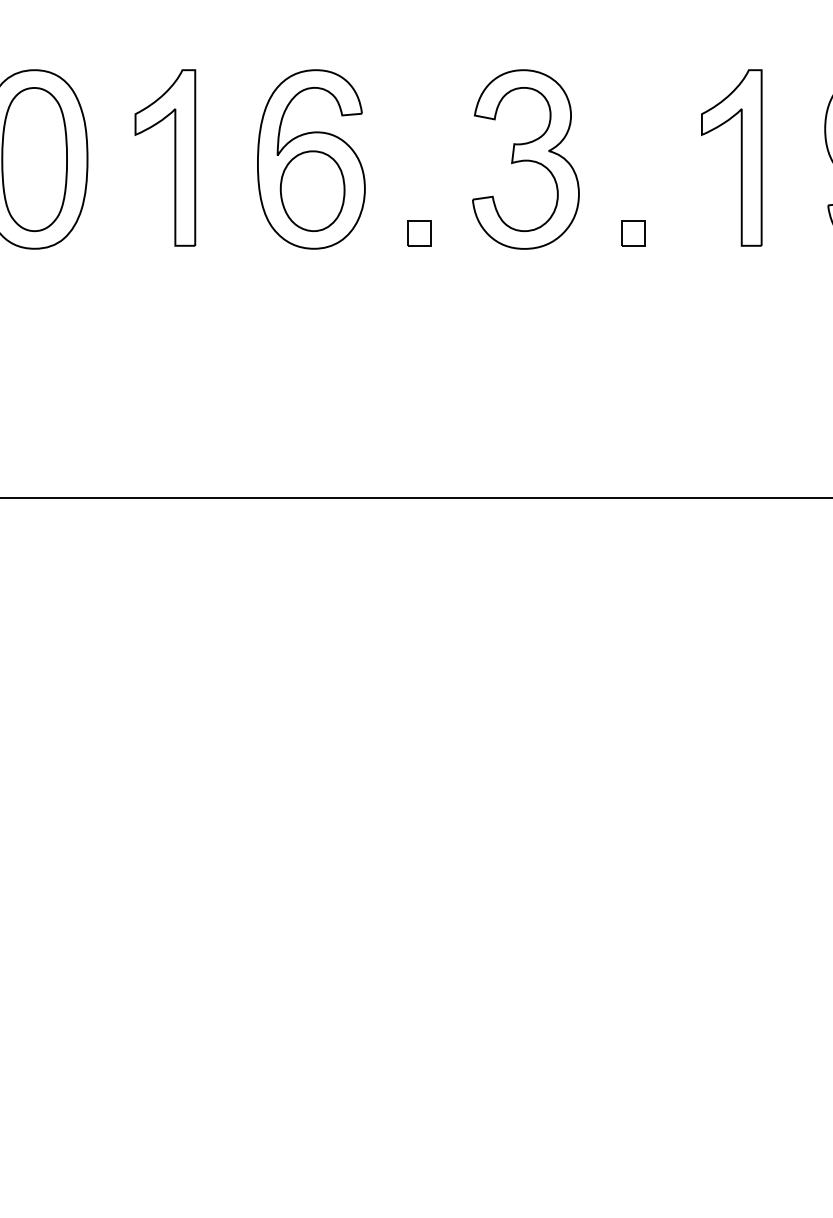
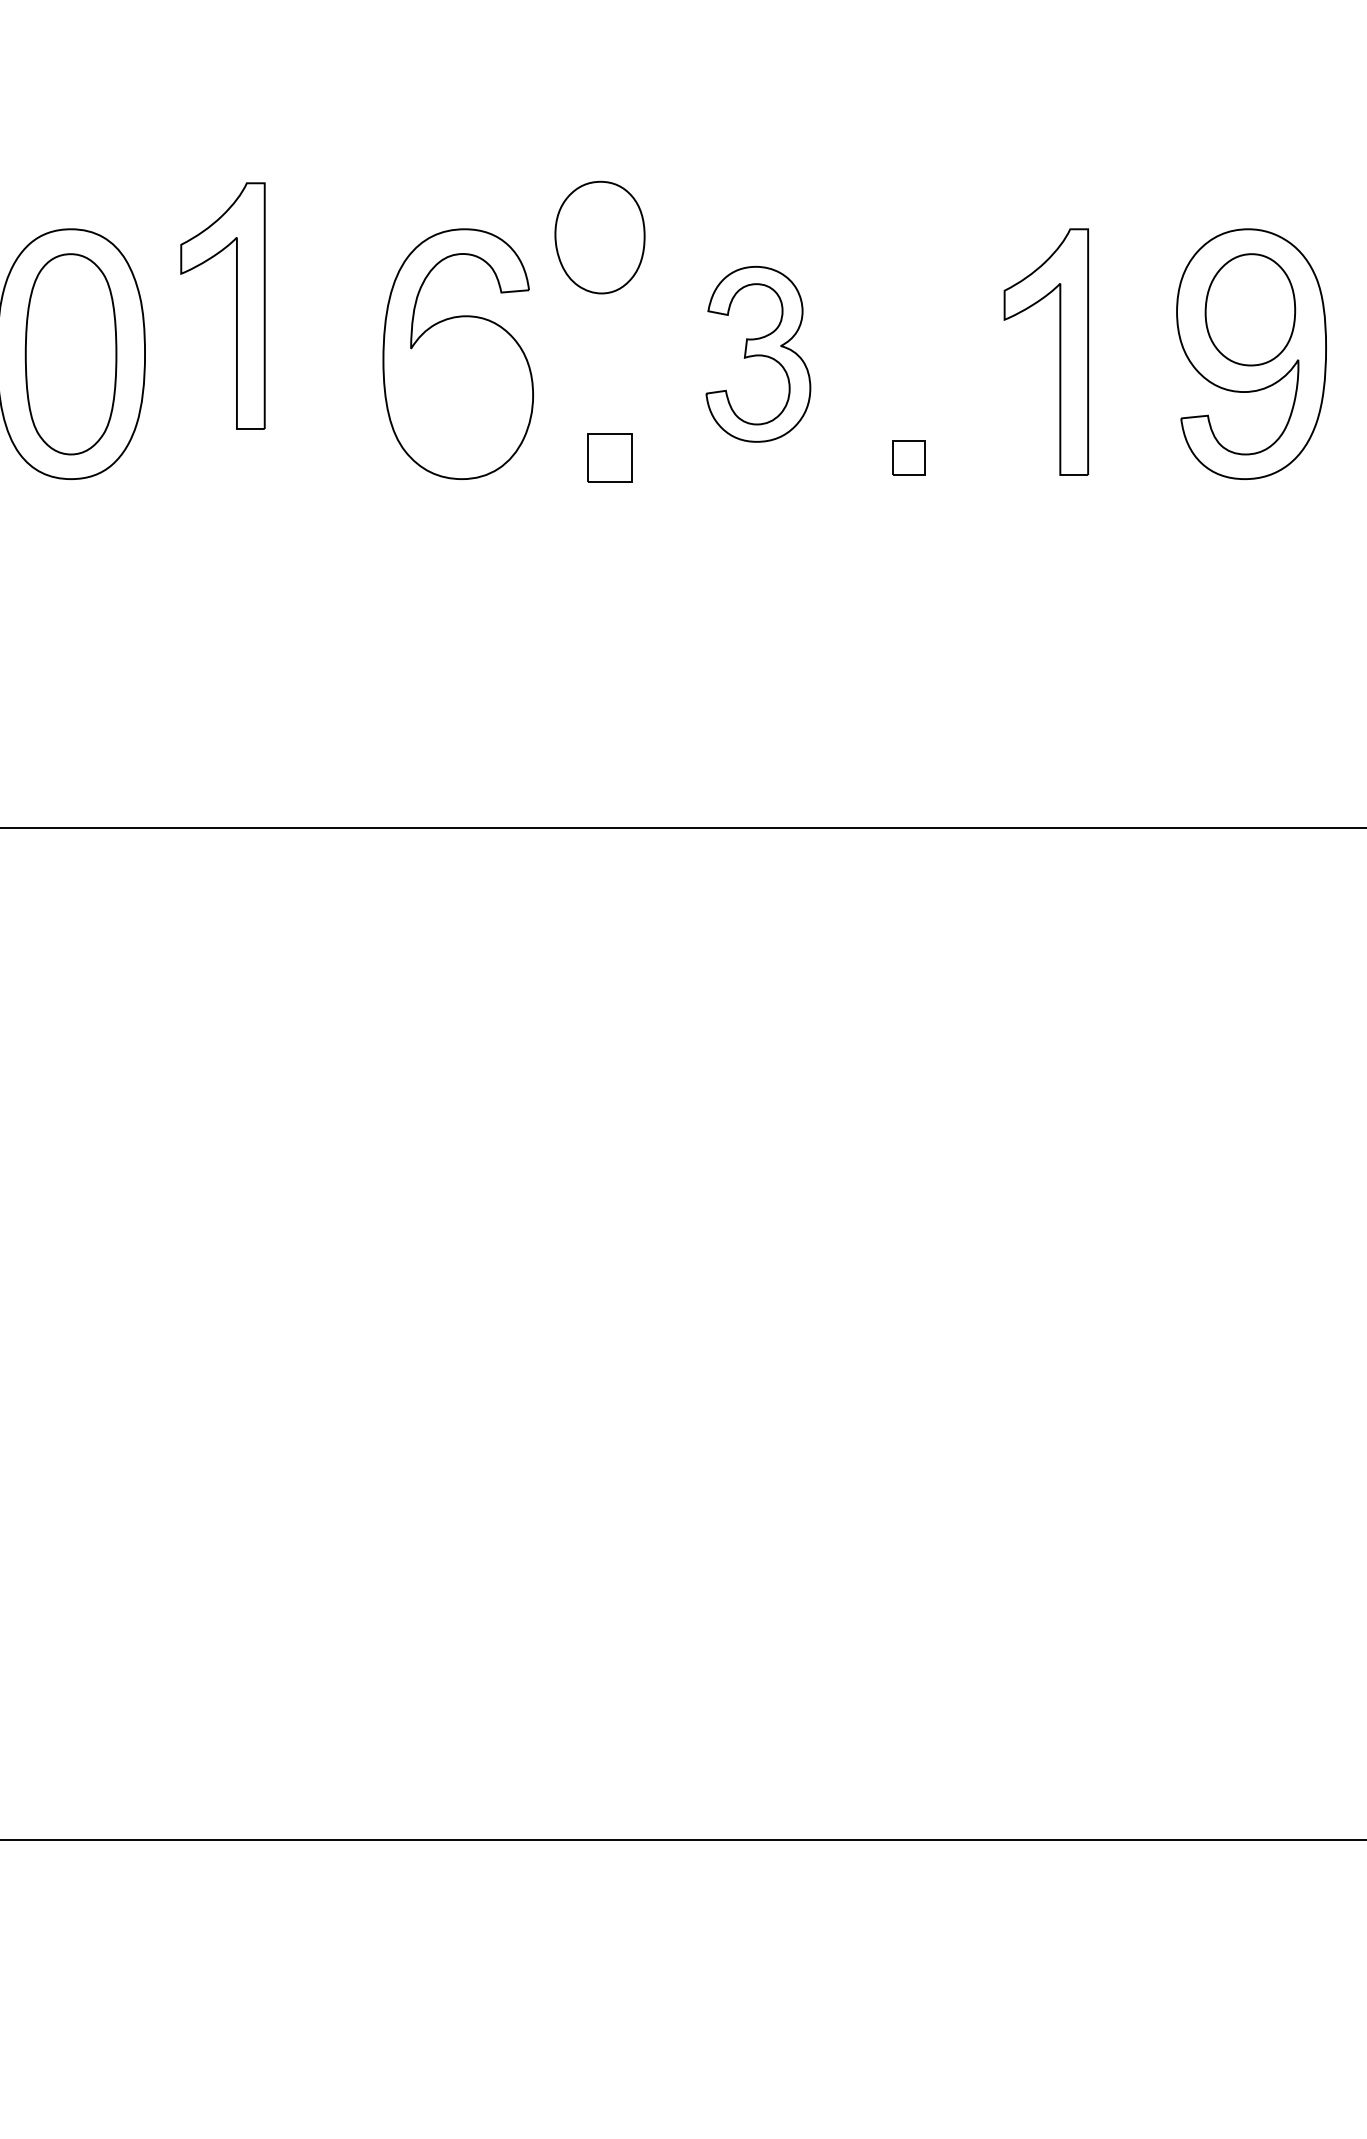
part: (175, 157) -> (236, 305), moved
part: (526, 159) -> (758, 354), size x0.7
part: (312, 191) -> (599, 237), moved
part: (419, 233) -> (609, 457), size x1.4

